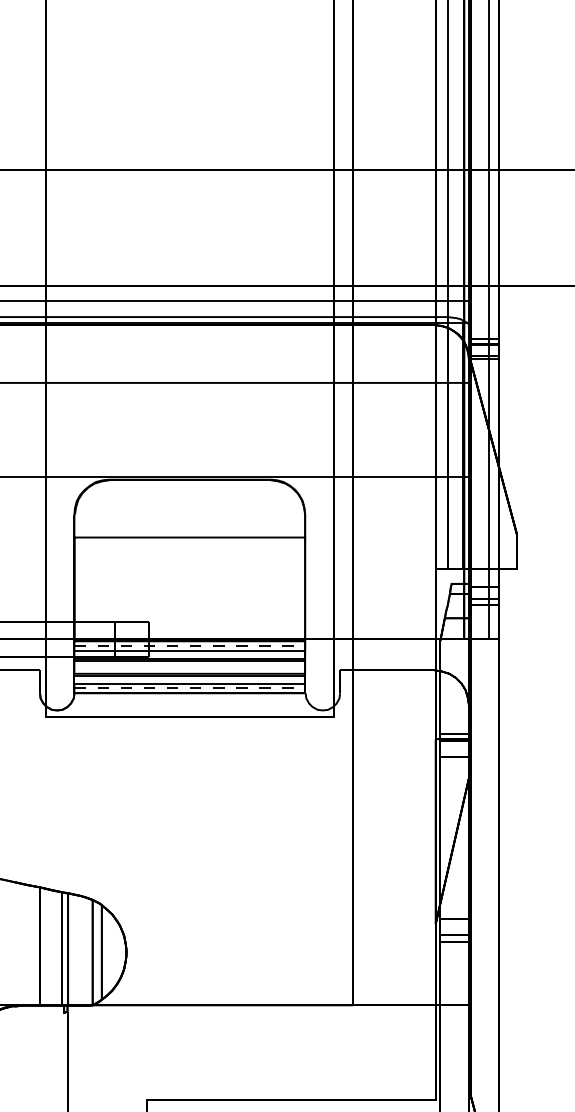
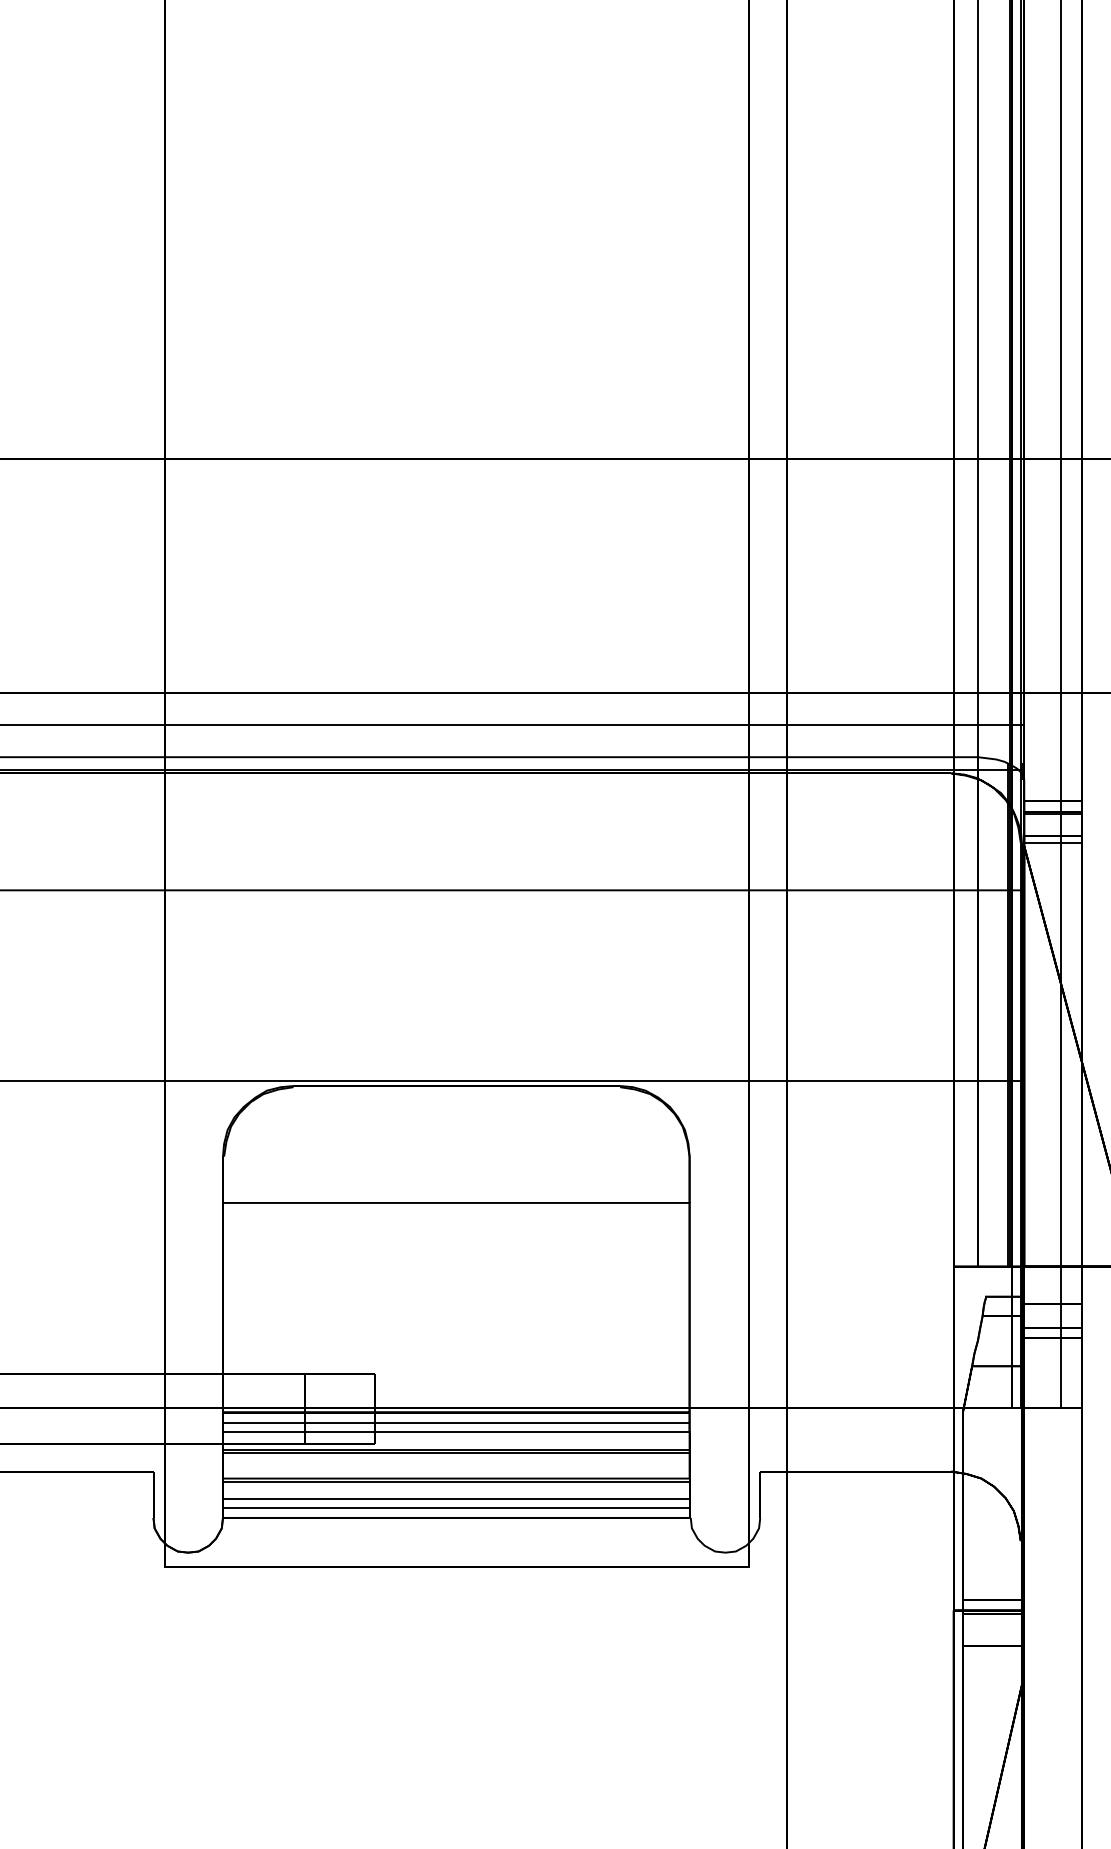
line: (190, 646) -> (457, 1423), dashed -> solid
line: (190, 688) -> (457, 1508), dashed -> solid

